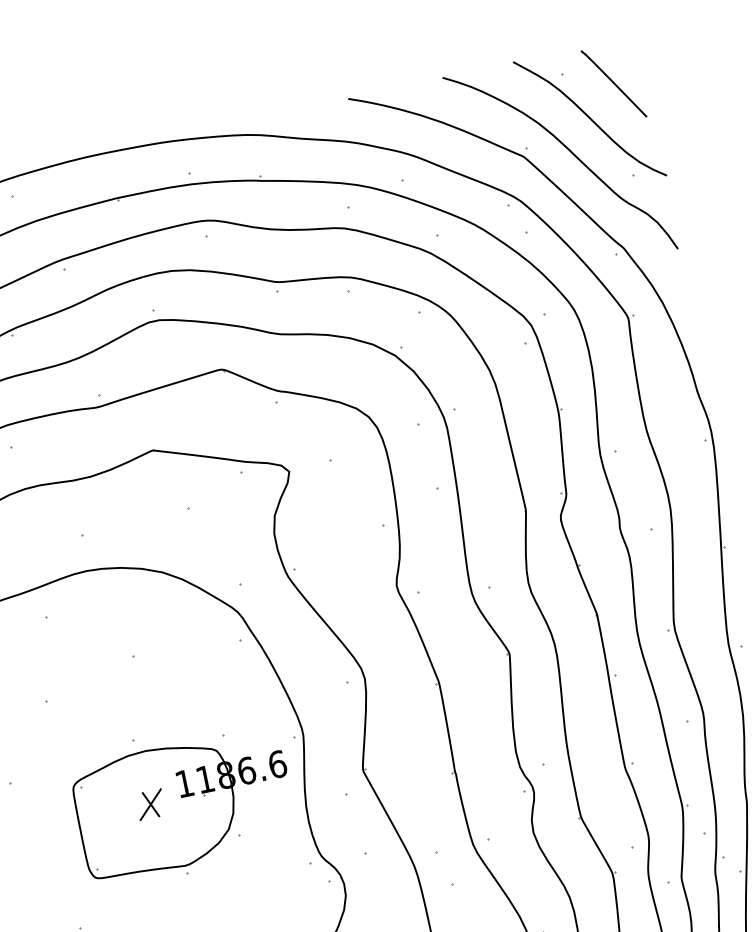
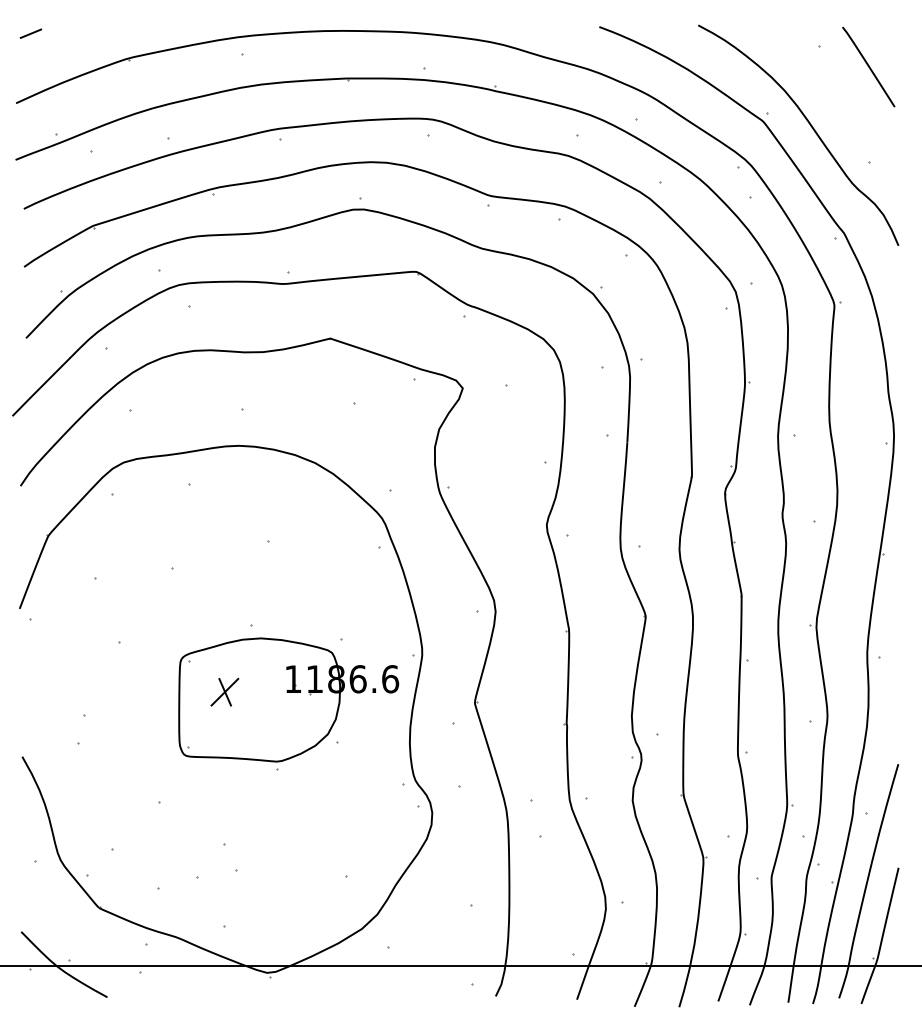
curve: (589, 118) -> (837, 96), removed
part: (150, 804) -> (224, 691), moved

